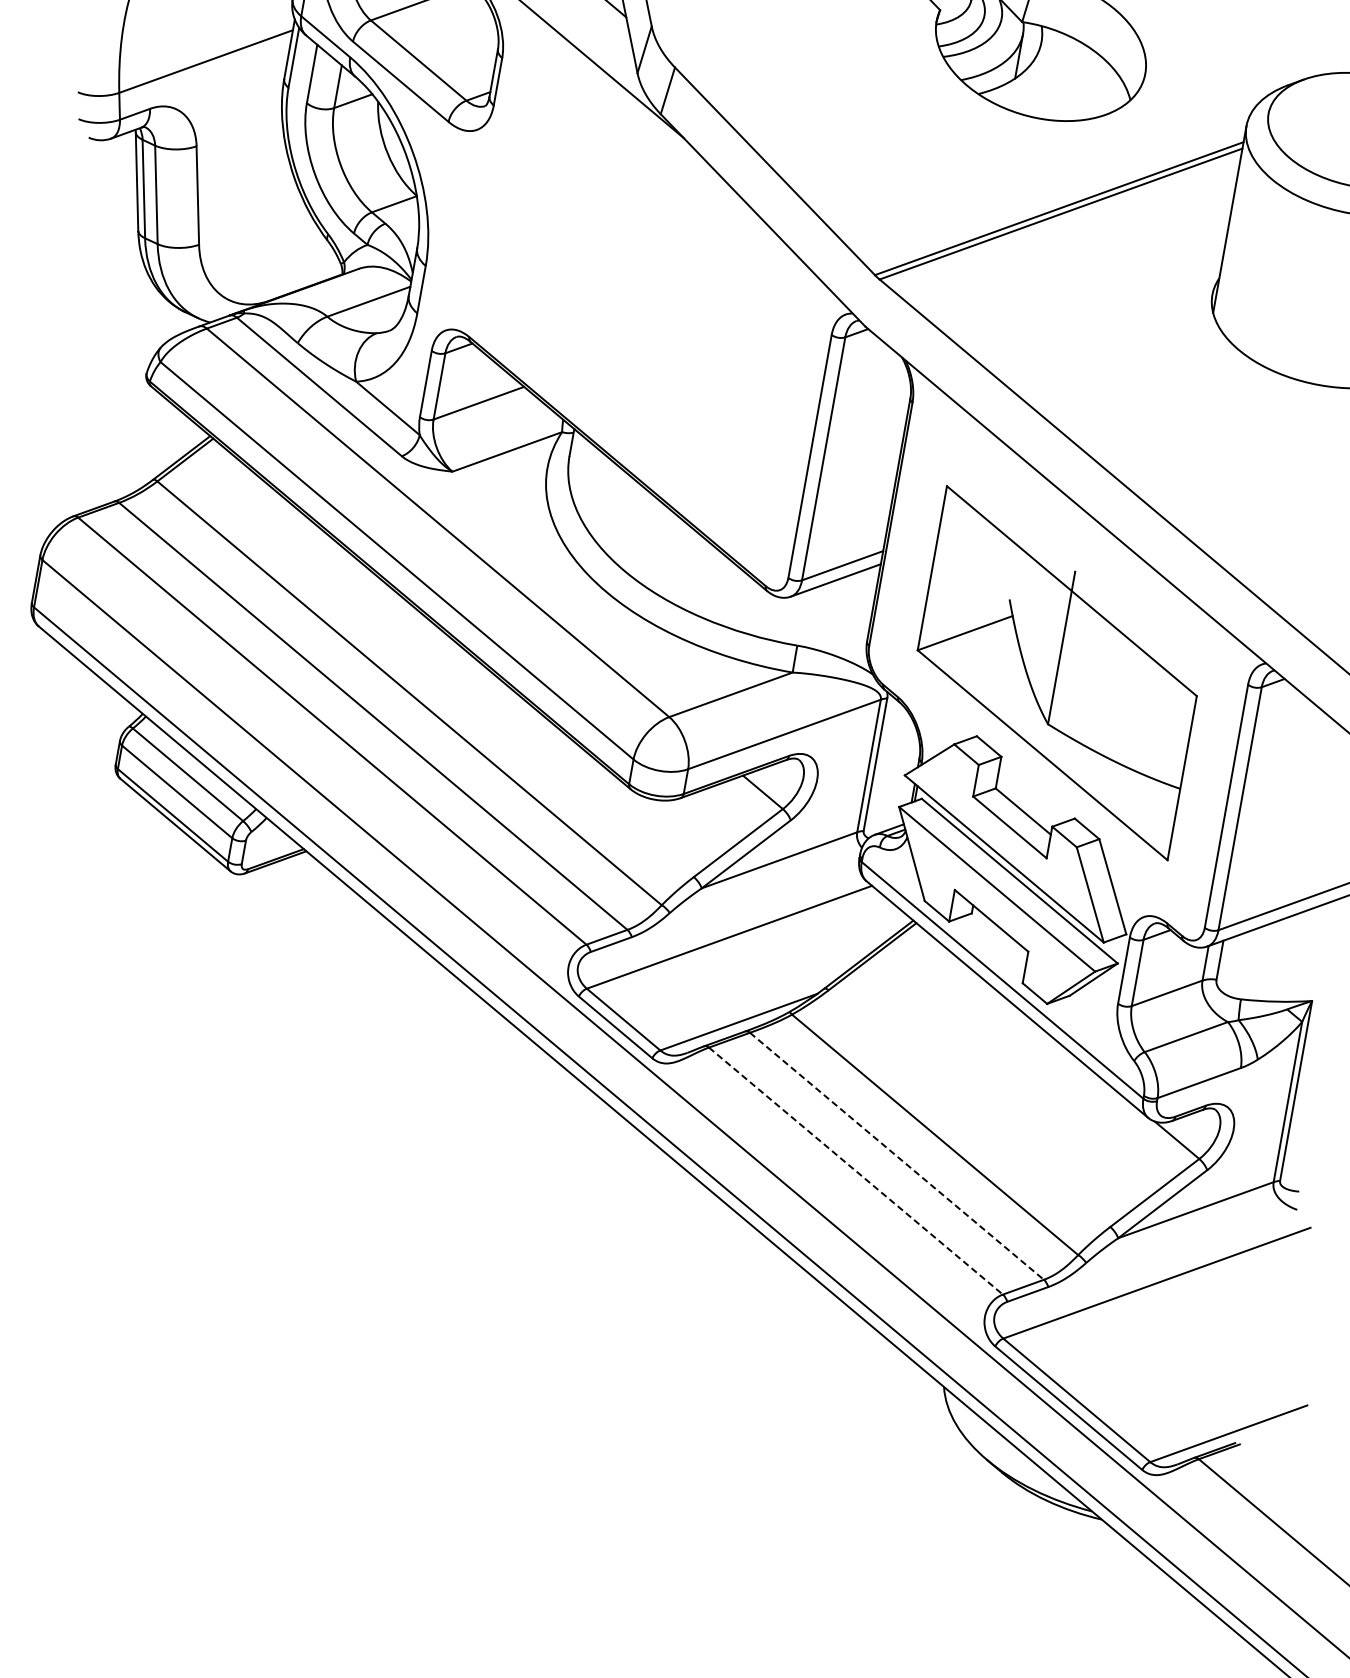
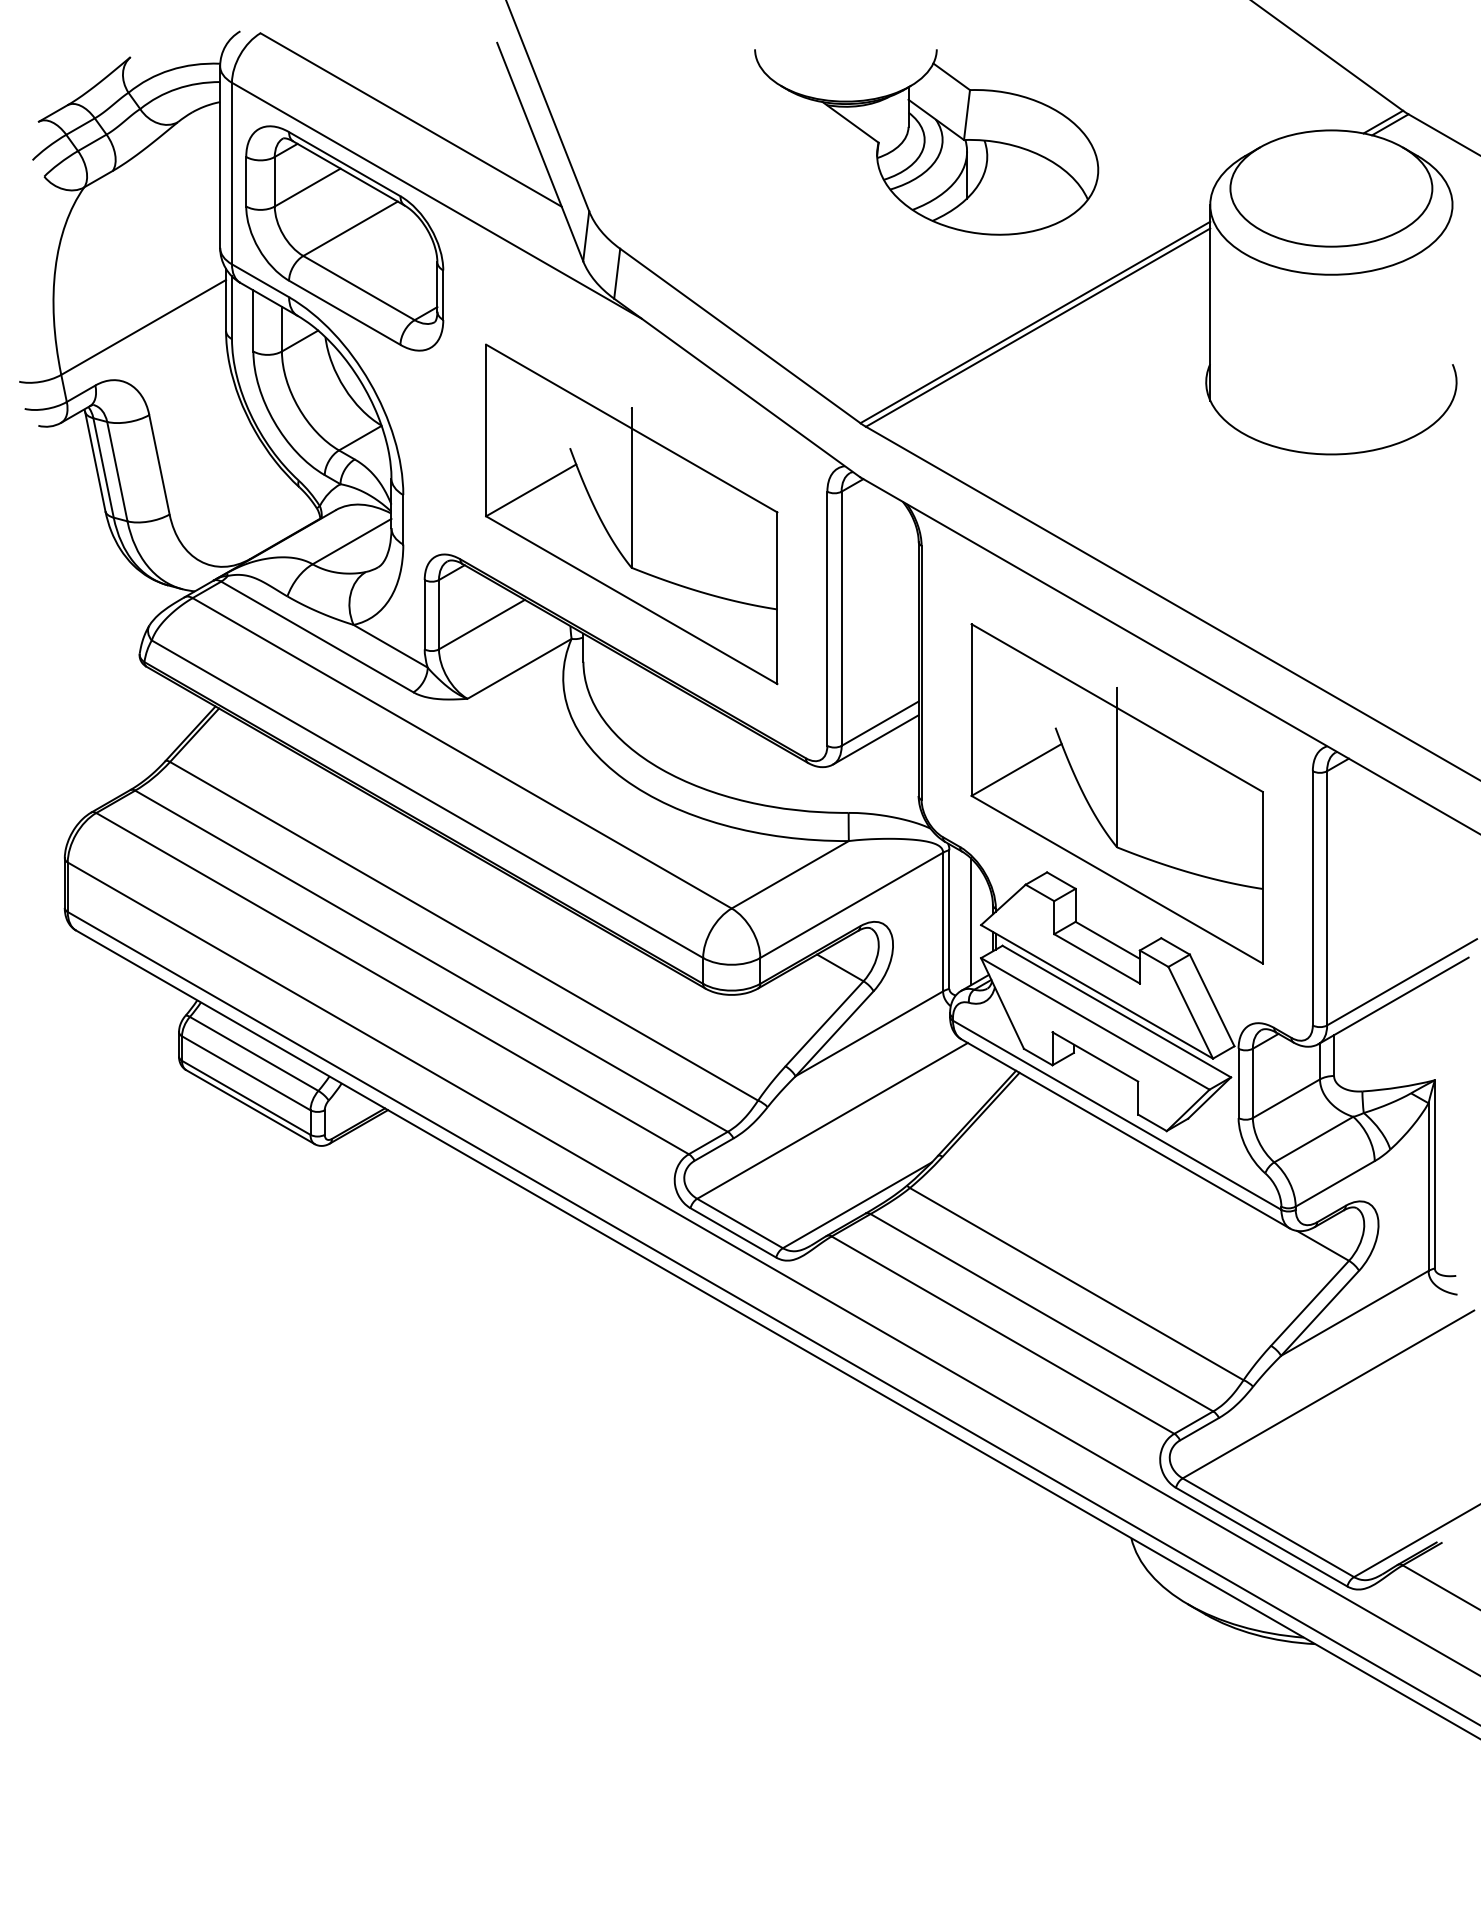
part: (640, 323) -> (631, 514), added
line: (895, 770) -> (970, 921), added
line: (896, 1155) -> (1041, 1312), dashed -> solid
line: (856, 1171) -> (1003, 1335), dashed -> solid

